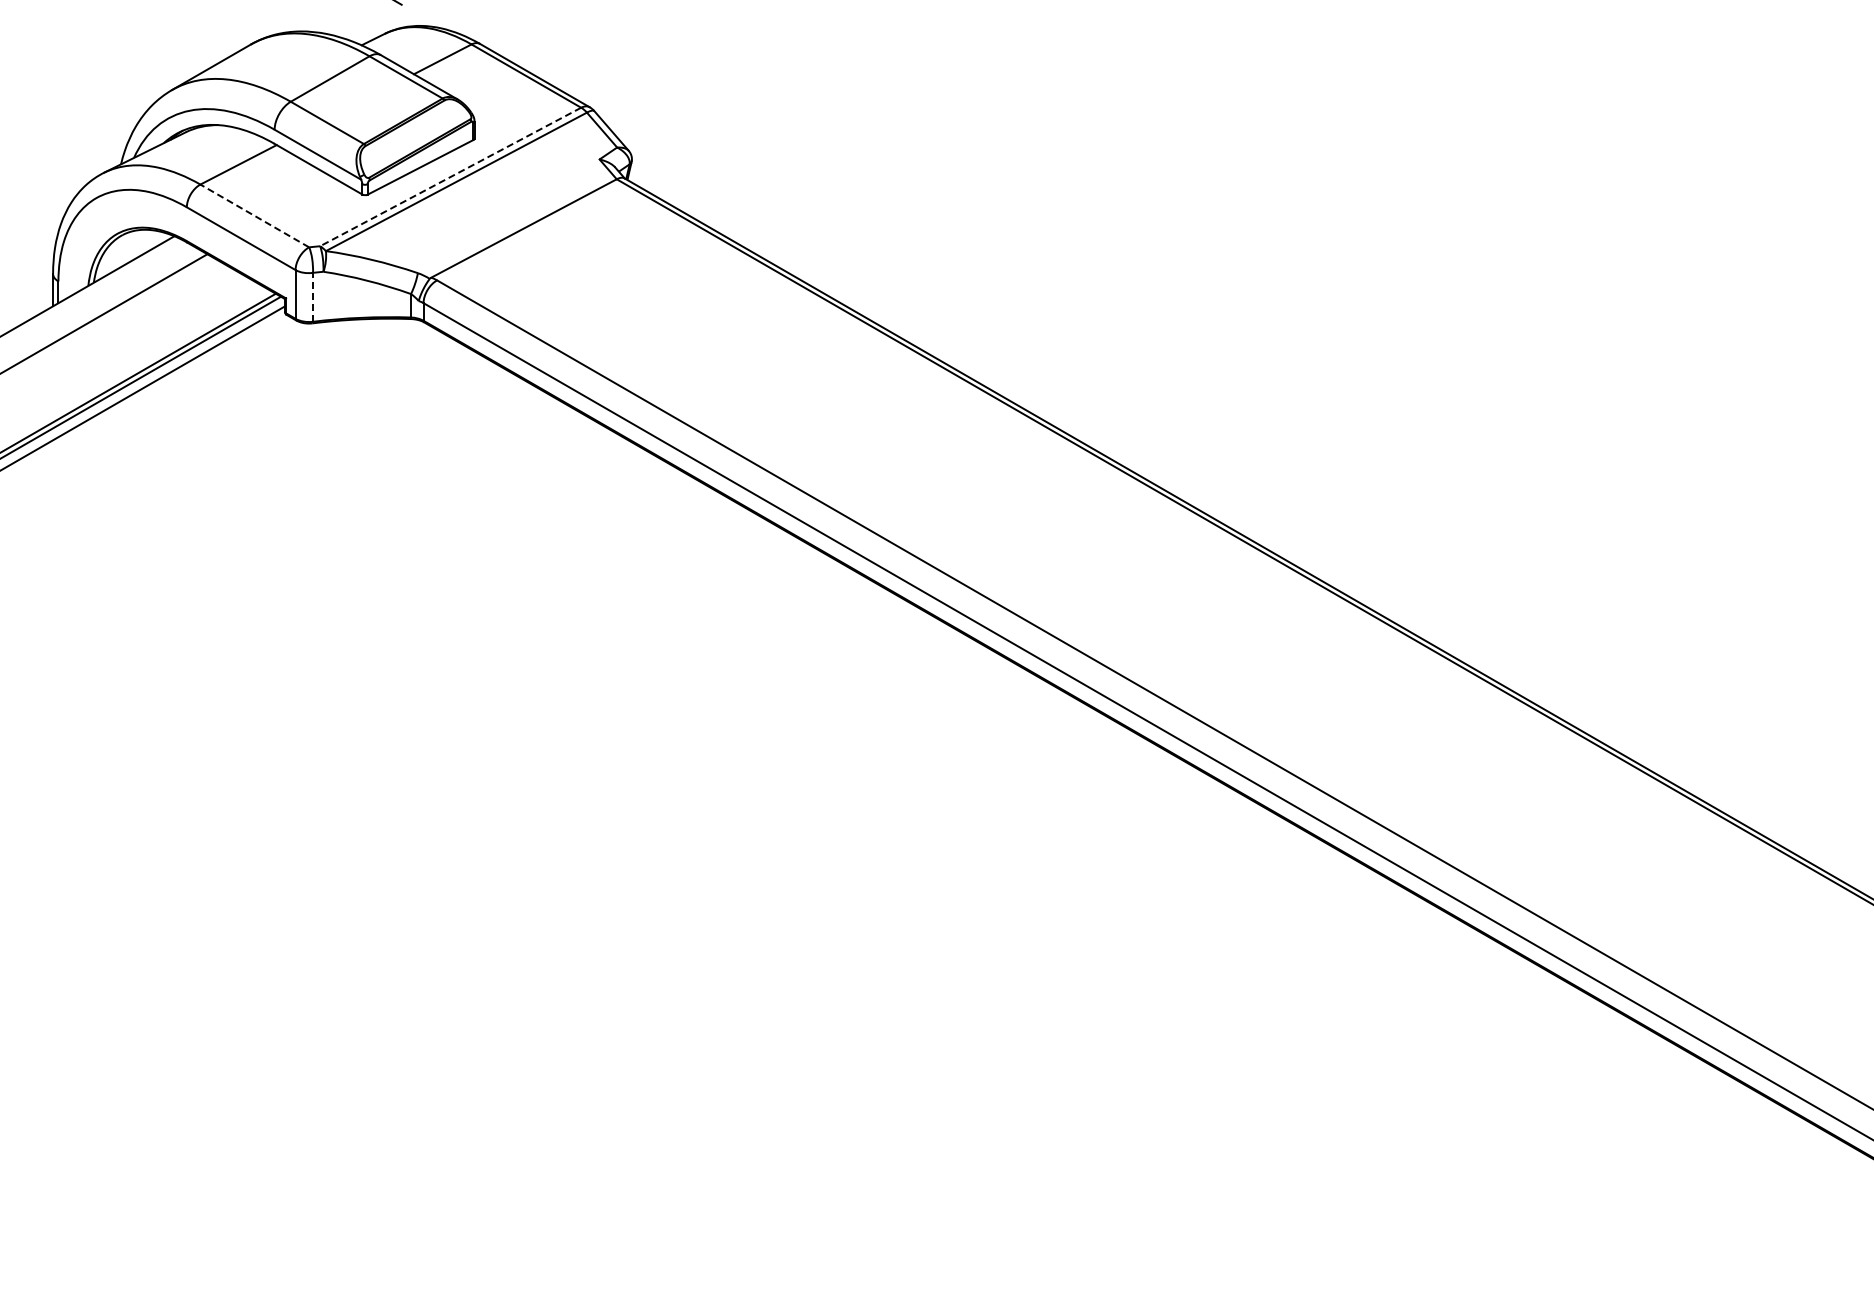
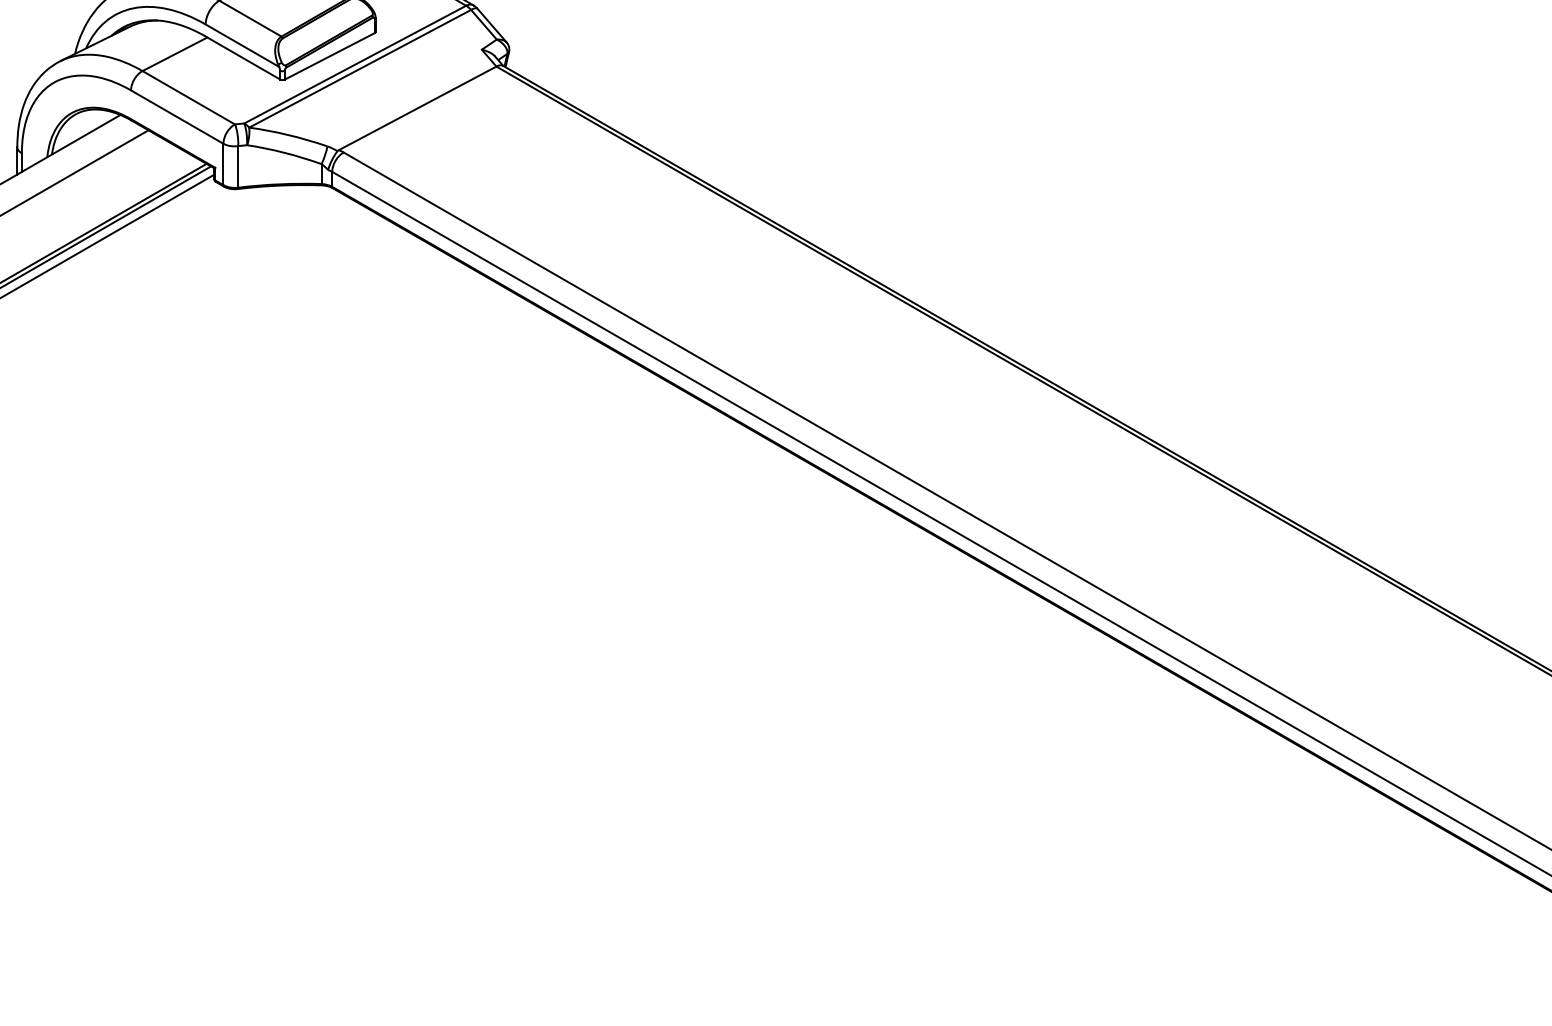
line: (450, 177) -> (355, 65), dashed -> solid
line: (254, 215) -> (188, 97), dashed -> solid
line: (313, 296) -> (238, 166), dashed -> solid

